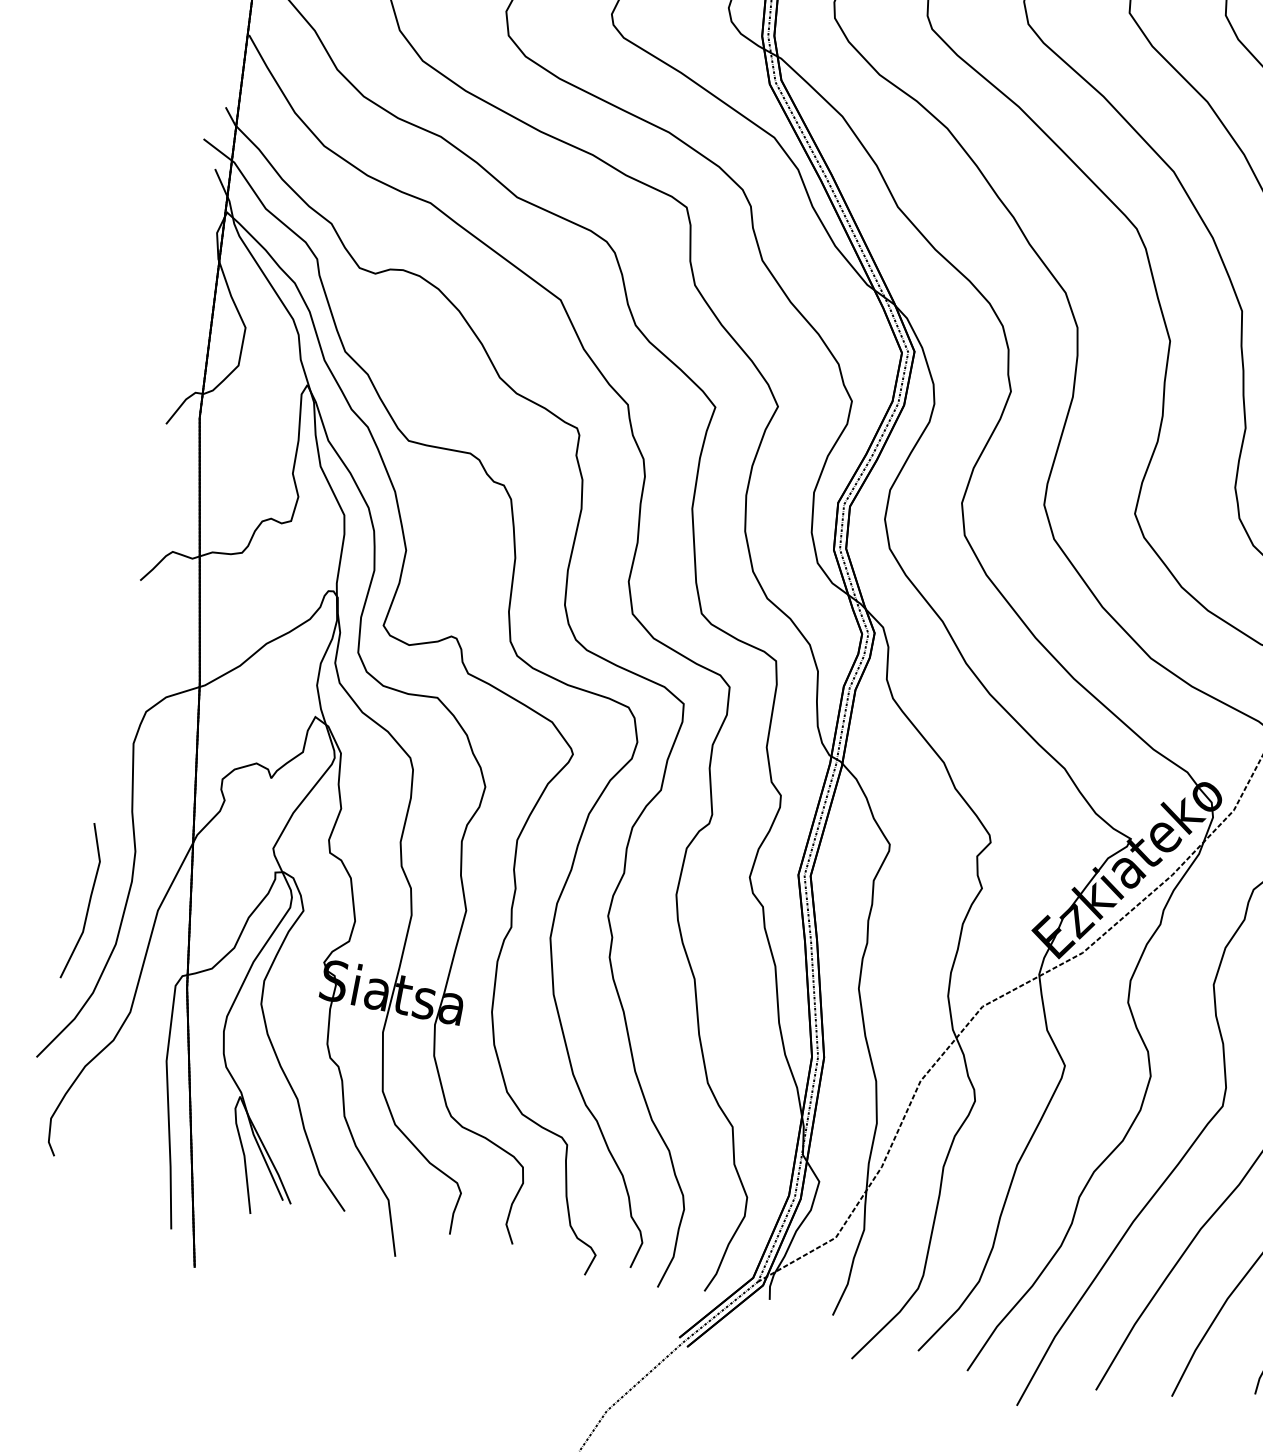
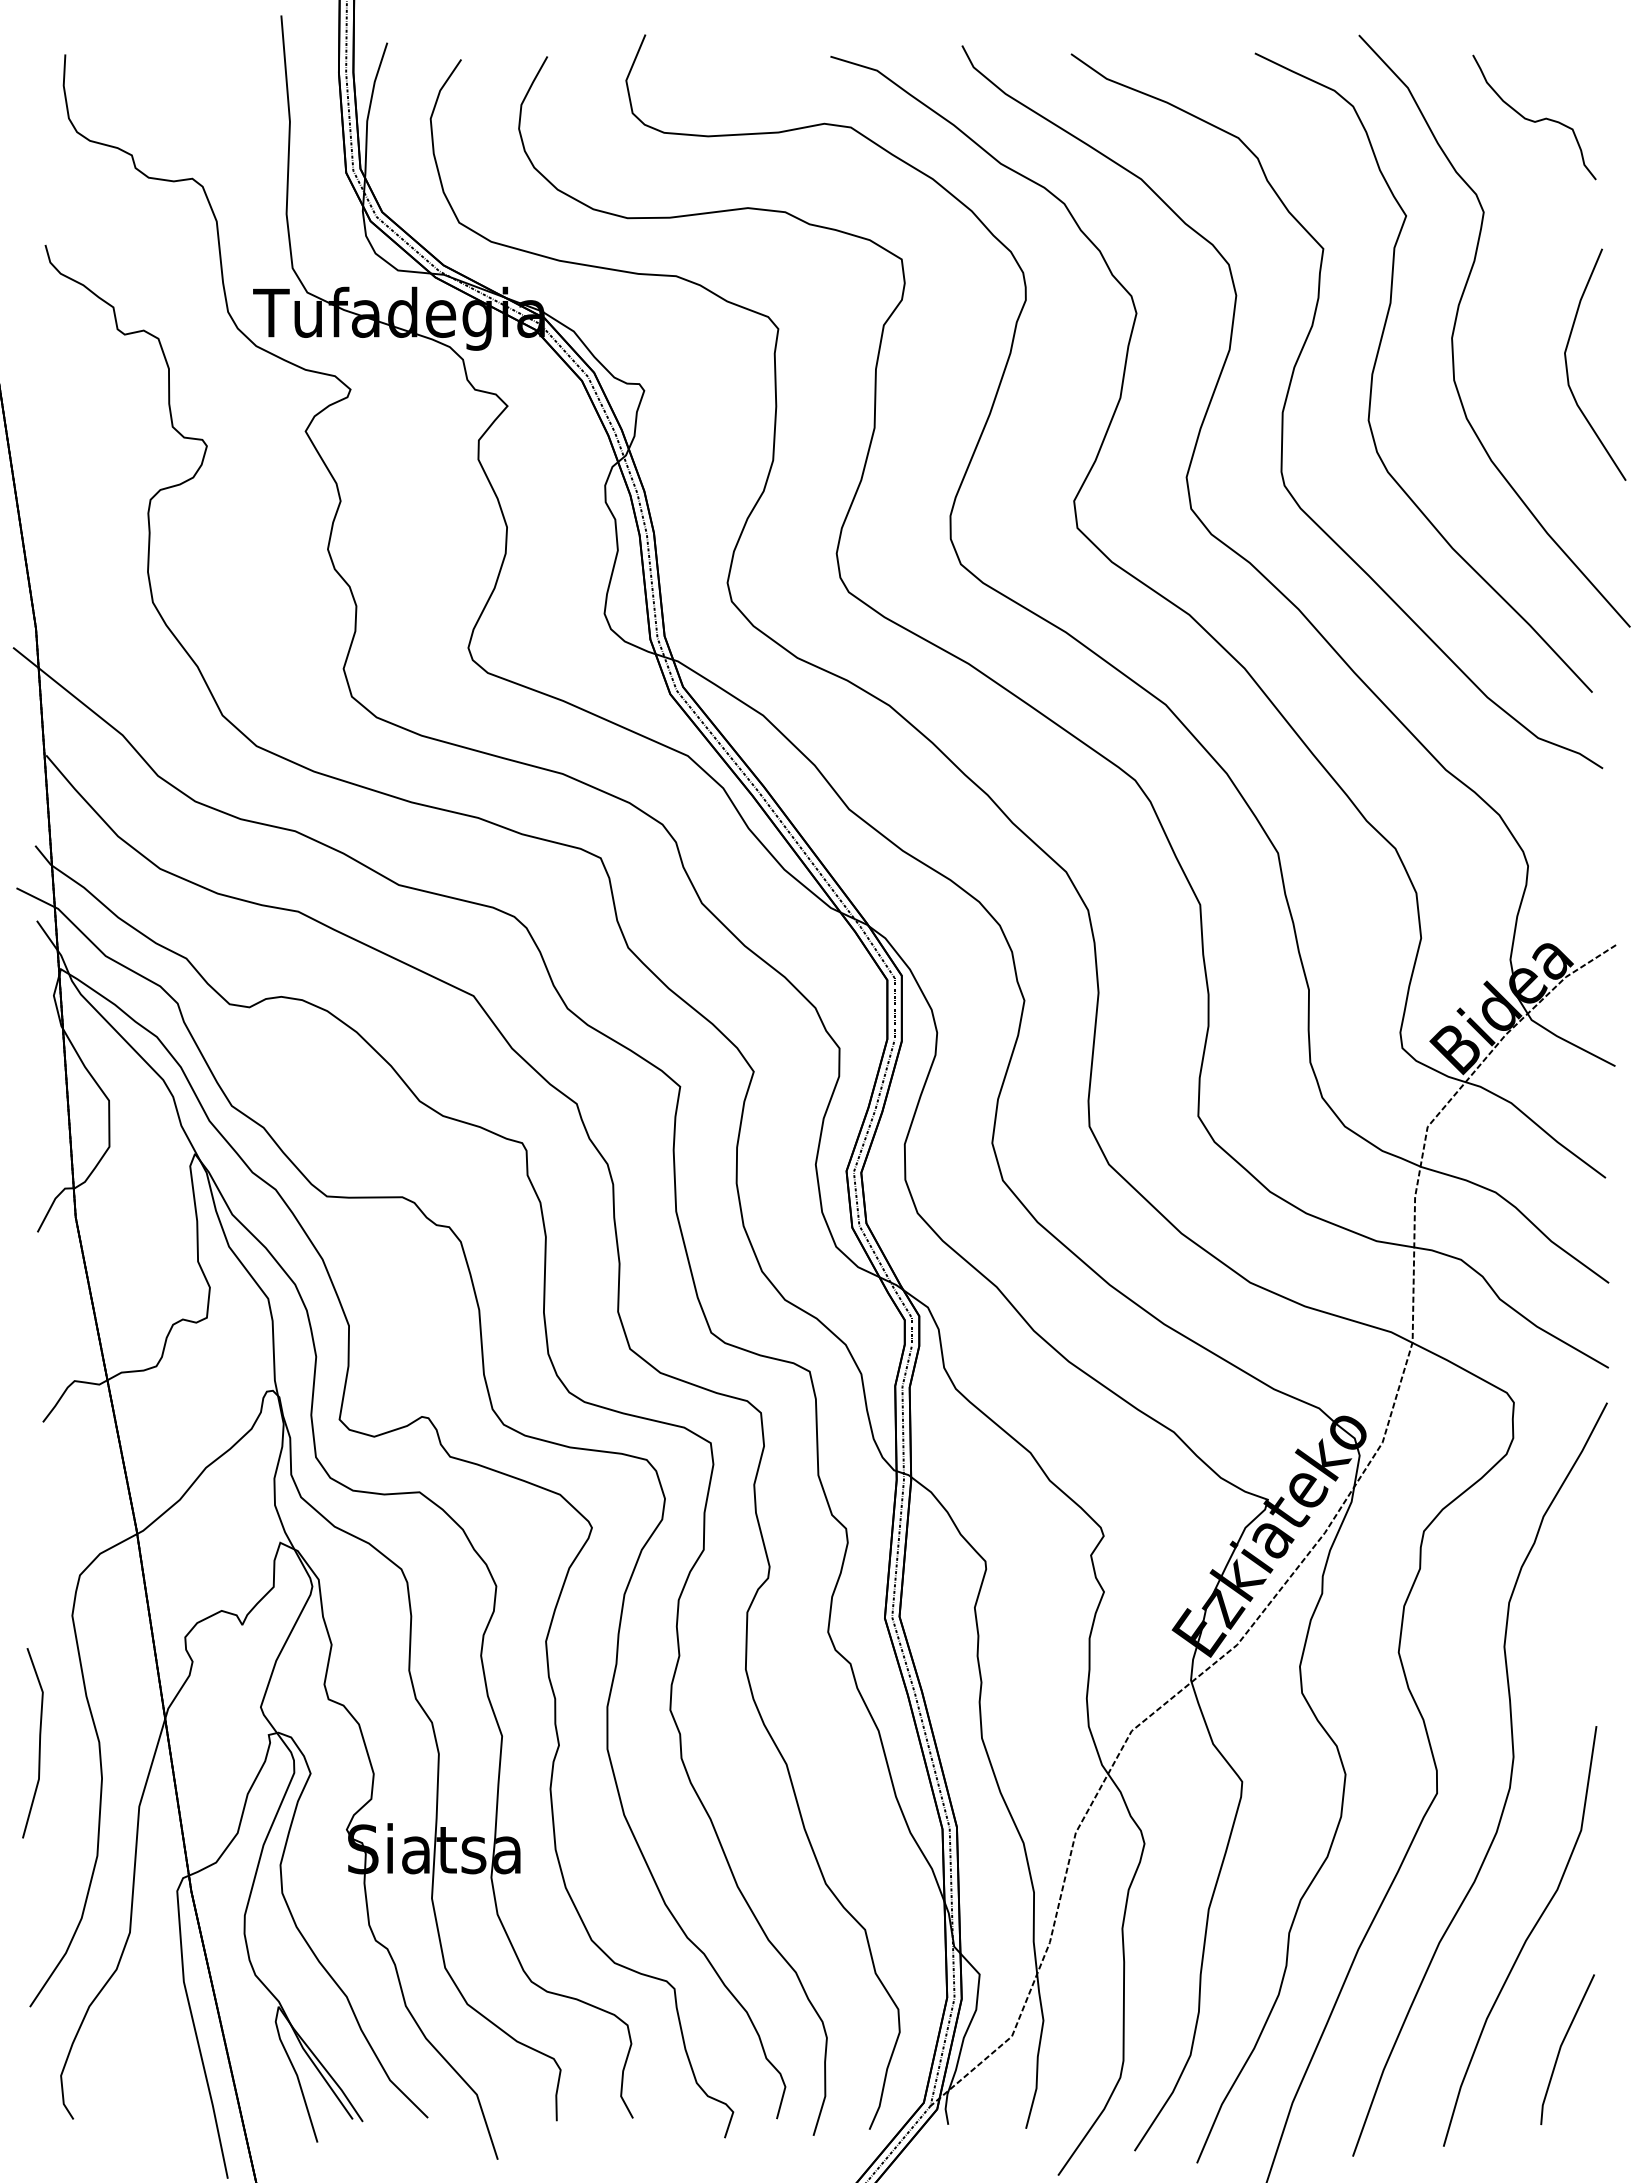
line: (89, 903) -> (39, 1743), moved

